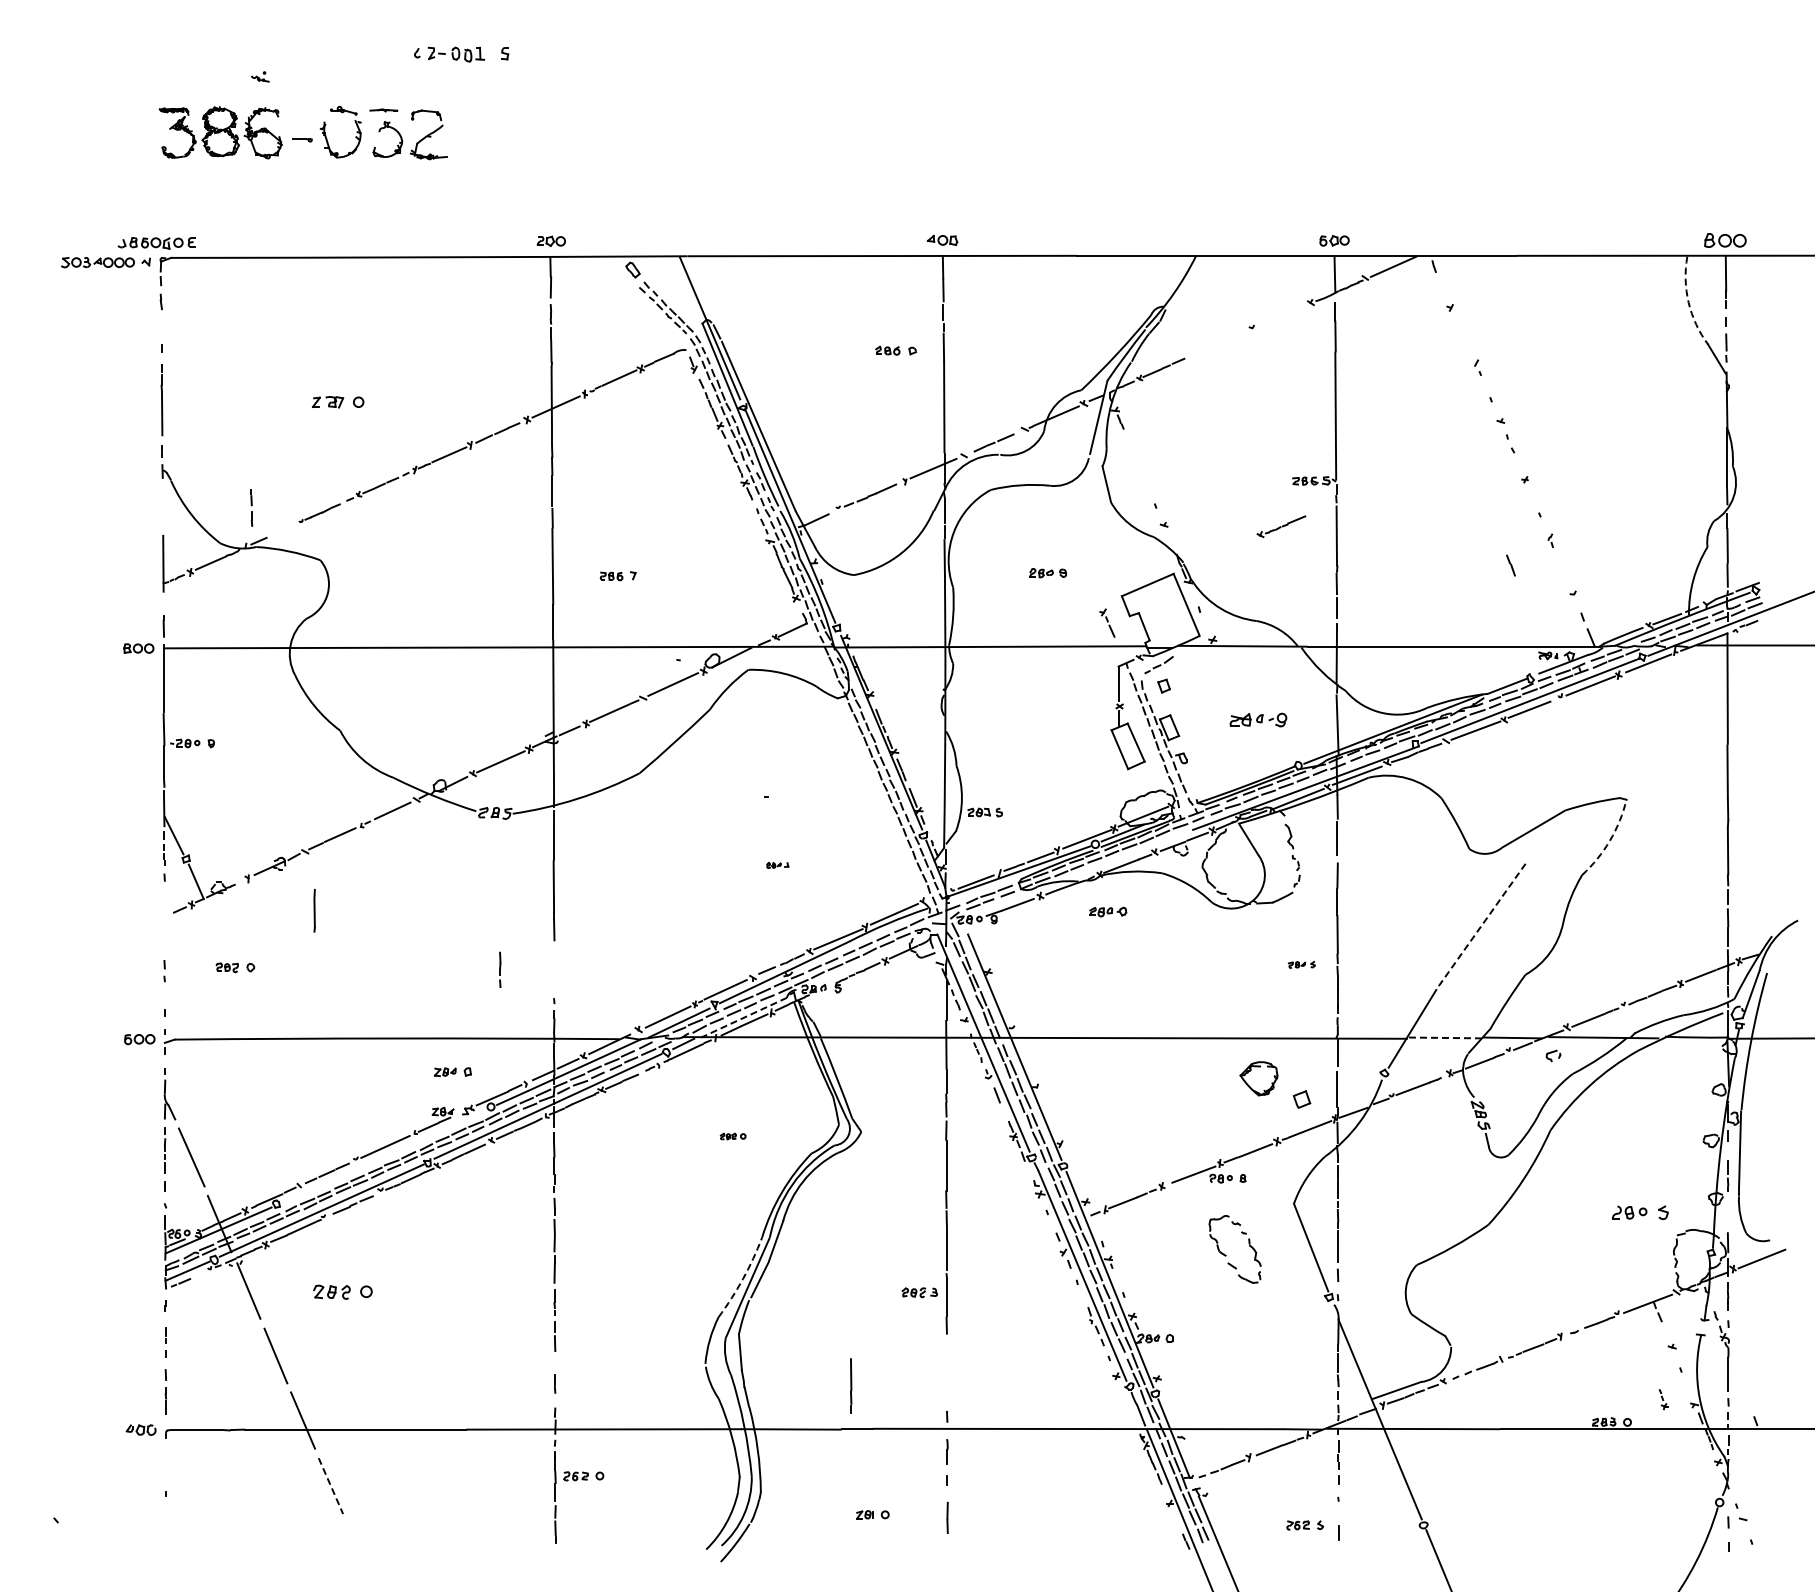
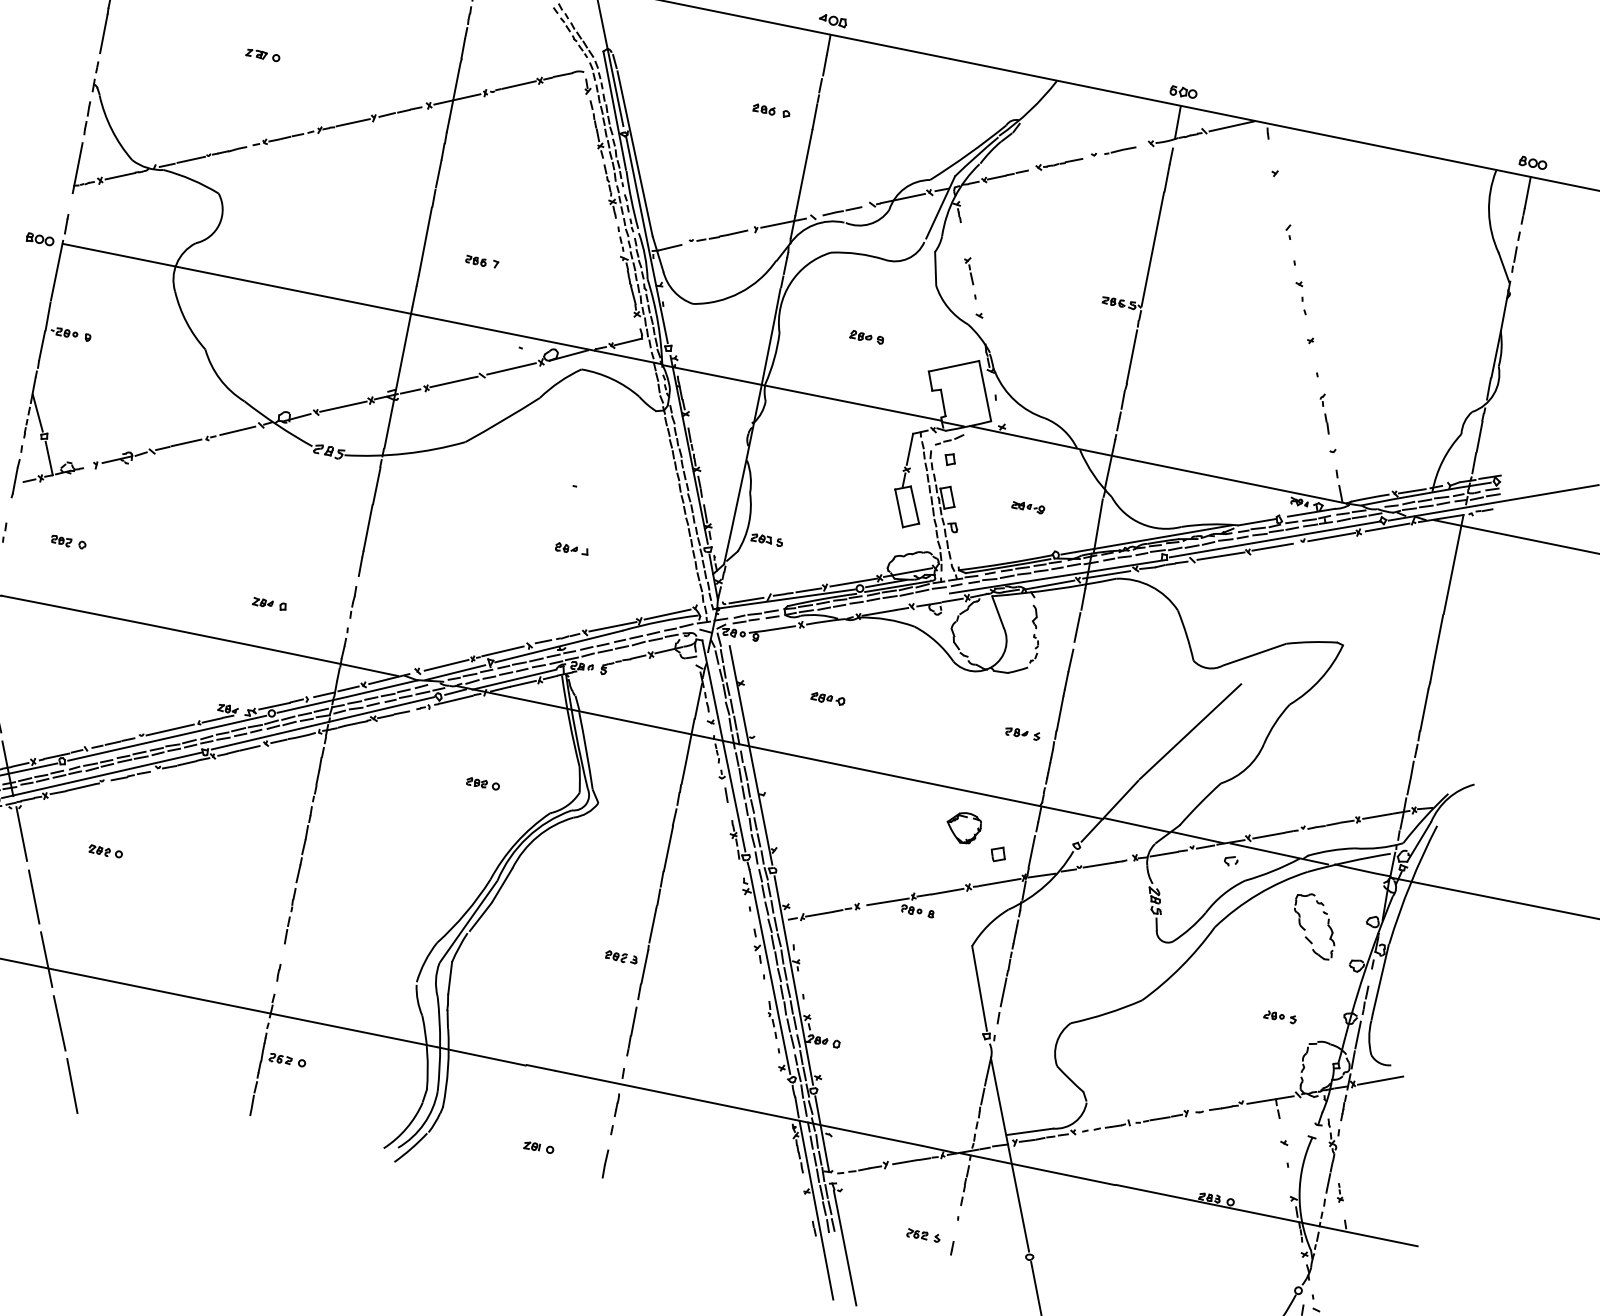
part: (1725, 239) -> (1533, 162), size x0.71
arc: (1688, 302) -> (1488, 211), dashed -> solid
line: (1278, 317) -> (1119, 150), added
part: (337, 401) -> (262, 54), size x0.71
part: (251, 507) -> (87, 117), moved
part: (1281, 526) -> (1059, 163), moved
line: (283, 529) -> (191, 159), added
line: (1510, 565) -> (1326, 423), moved
part: (1107, 622) -> (969, 270), moved
part: (1258, 720) -> (1028, 507), size x0.62
arc: (1610, 840) -> (1321, 678), dashed -> solid
part: (777, 865) -> (571, 549), size x1.67
line: (314, 910) -> (15, 478), moved
part: (1108, 911) -> (828, 698), moved
line: (1481, 926) -> (1190, 732), dashed -> solid
part: (1301, 964) -> (1022, 733), size x1.43
line: (500, 969) -> (353, 602), moved
line: (743, 1017) -> (513, 679), dashed -> solid
line: (1444, 1037) -> (1137, 824), dashed -> solid
part: (452, 1071) -> (269, 603), moved
part: (732, 1136) -> (482, 783), size x1.43
line: (383, 1156) -> (166, 738), added
part: (1640, 1212) -> (1280, 1016), size x0.62
line: (1727, 1214) -> (1357, 1034), added
part: (1226, 1255) -> (1305, 929), moved
arc: (743, 1278) -> (466, 912), dashed -> solid
part: (342, 1291) -> (105, 851), size x0.62
line: (851, 1385) -> (632, 1031), moved
part: (1663, 1399) -> (1340, 1193), moved
line: (331, 1486) -> (60, 1023), dashed -> solid
line: (357, 1550) -> (71, 1085), added

